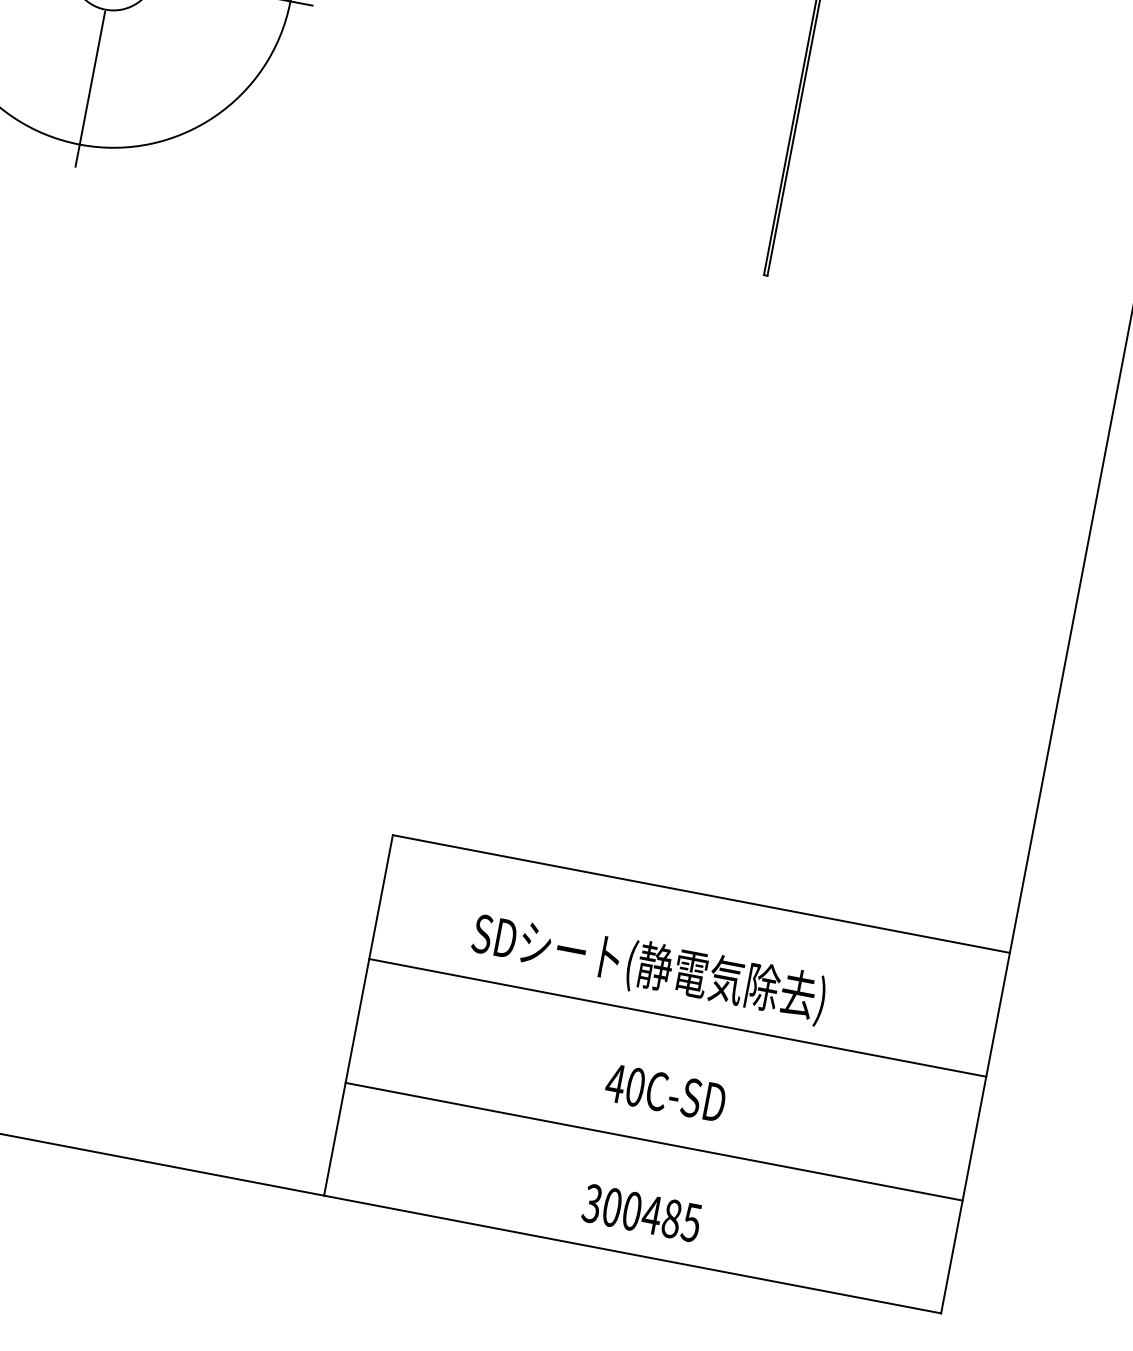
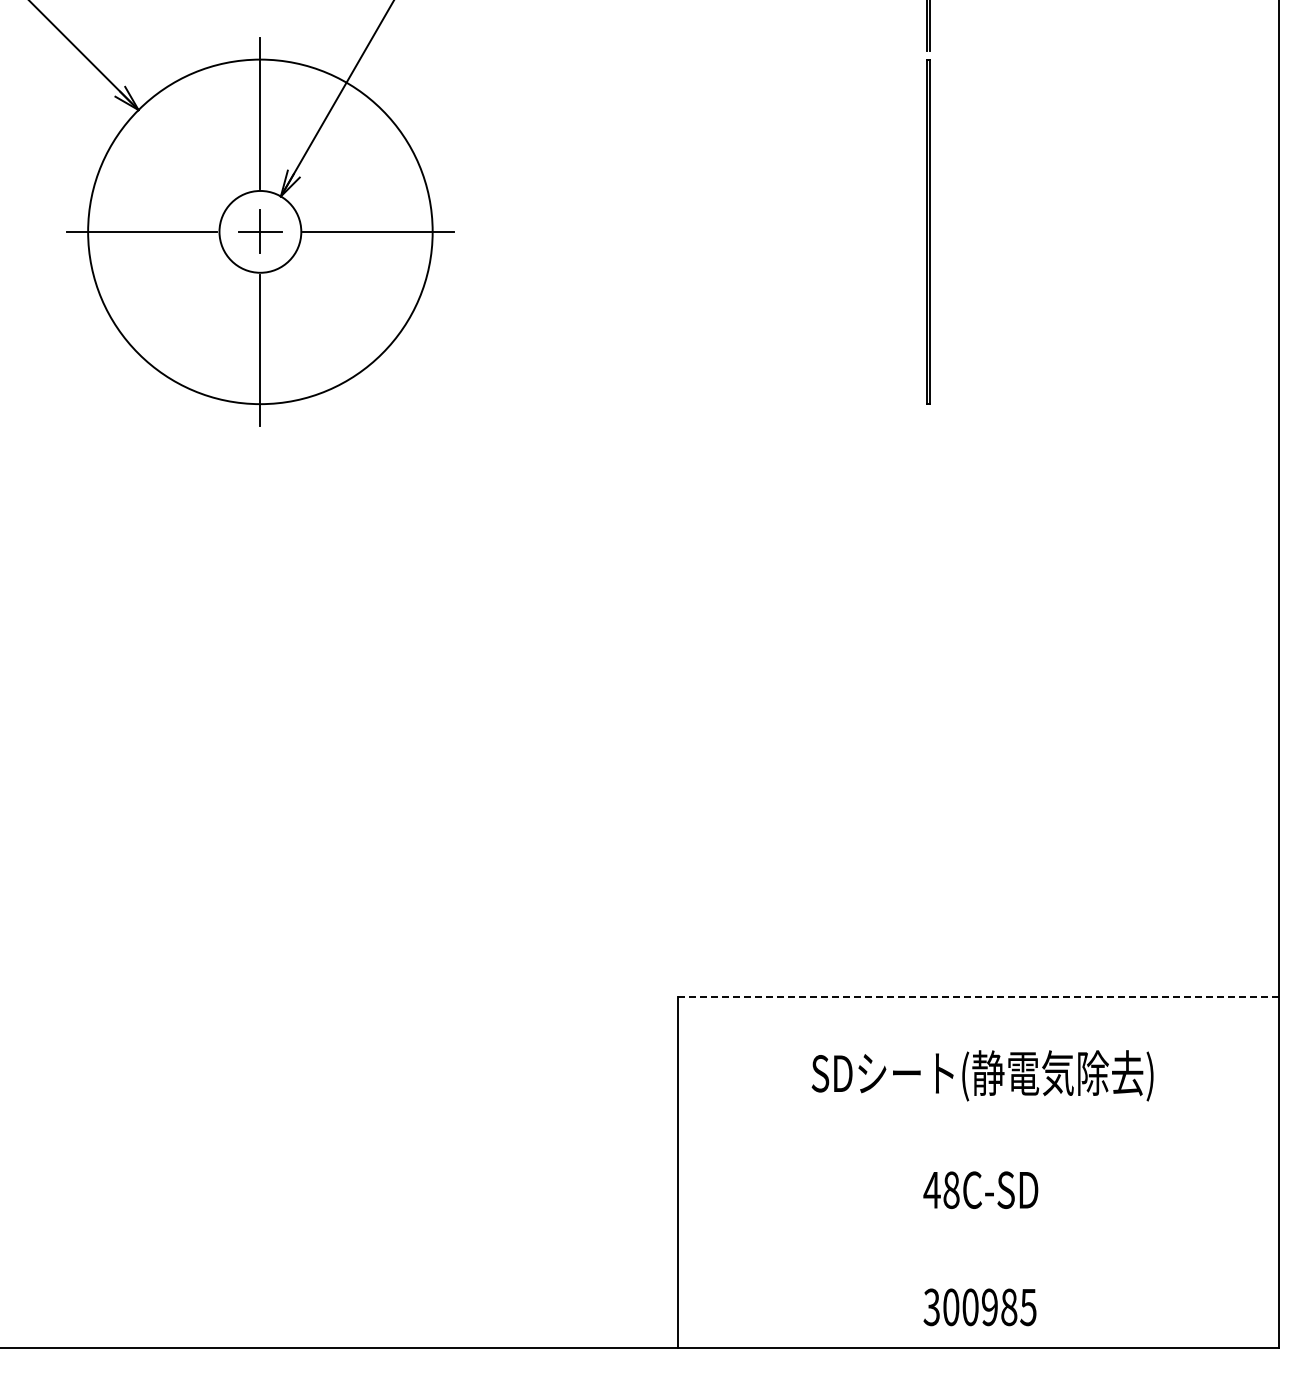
line: (702, 893) -> (979, 996), solid -> dashed
text: (648, 967) -> (982, 1075), moved
line: (677, 1017) -> (978, 1117), removed
text: (635, 1086) -> (951, 1189), 40C-SD -> 48C-SD
line: (653, 1142) -> (978, 1238), removed
text: (651, 1215) -> (989, 1307), 300485 -> 300985

